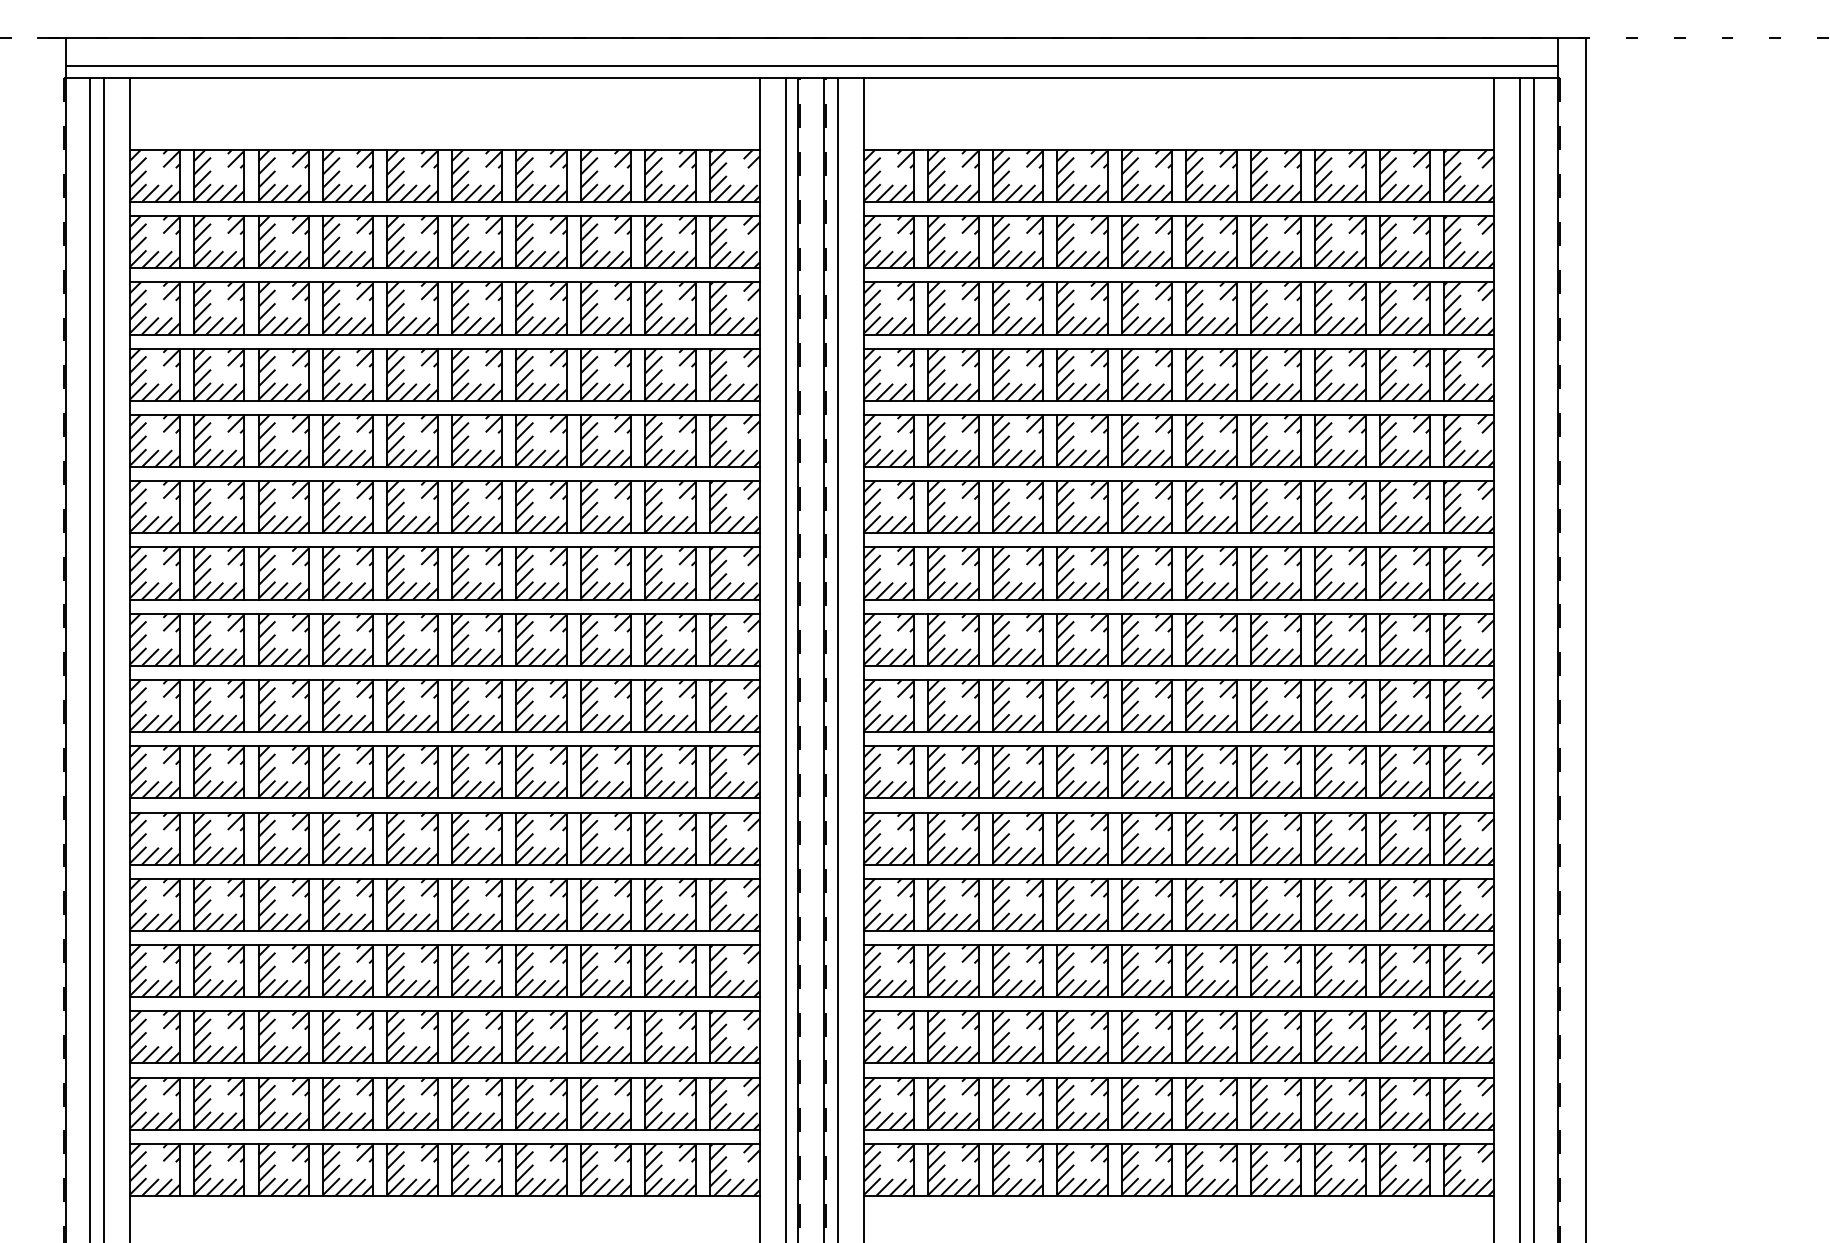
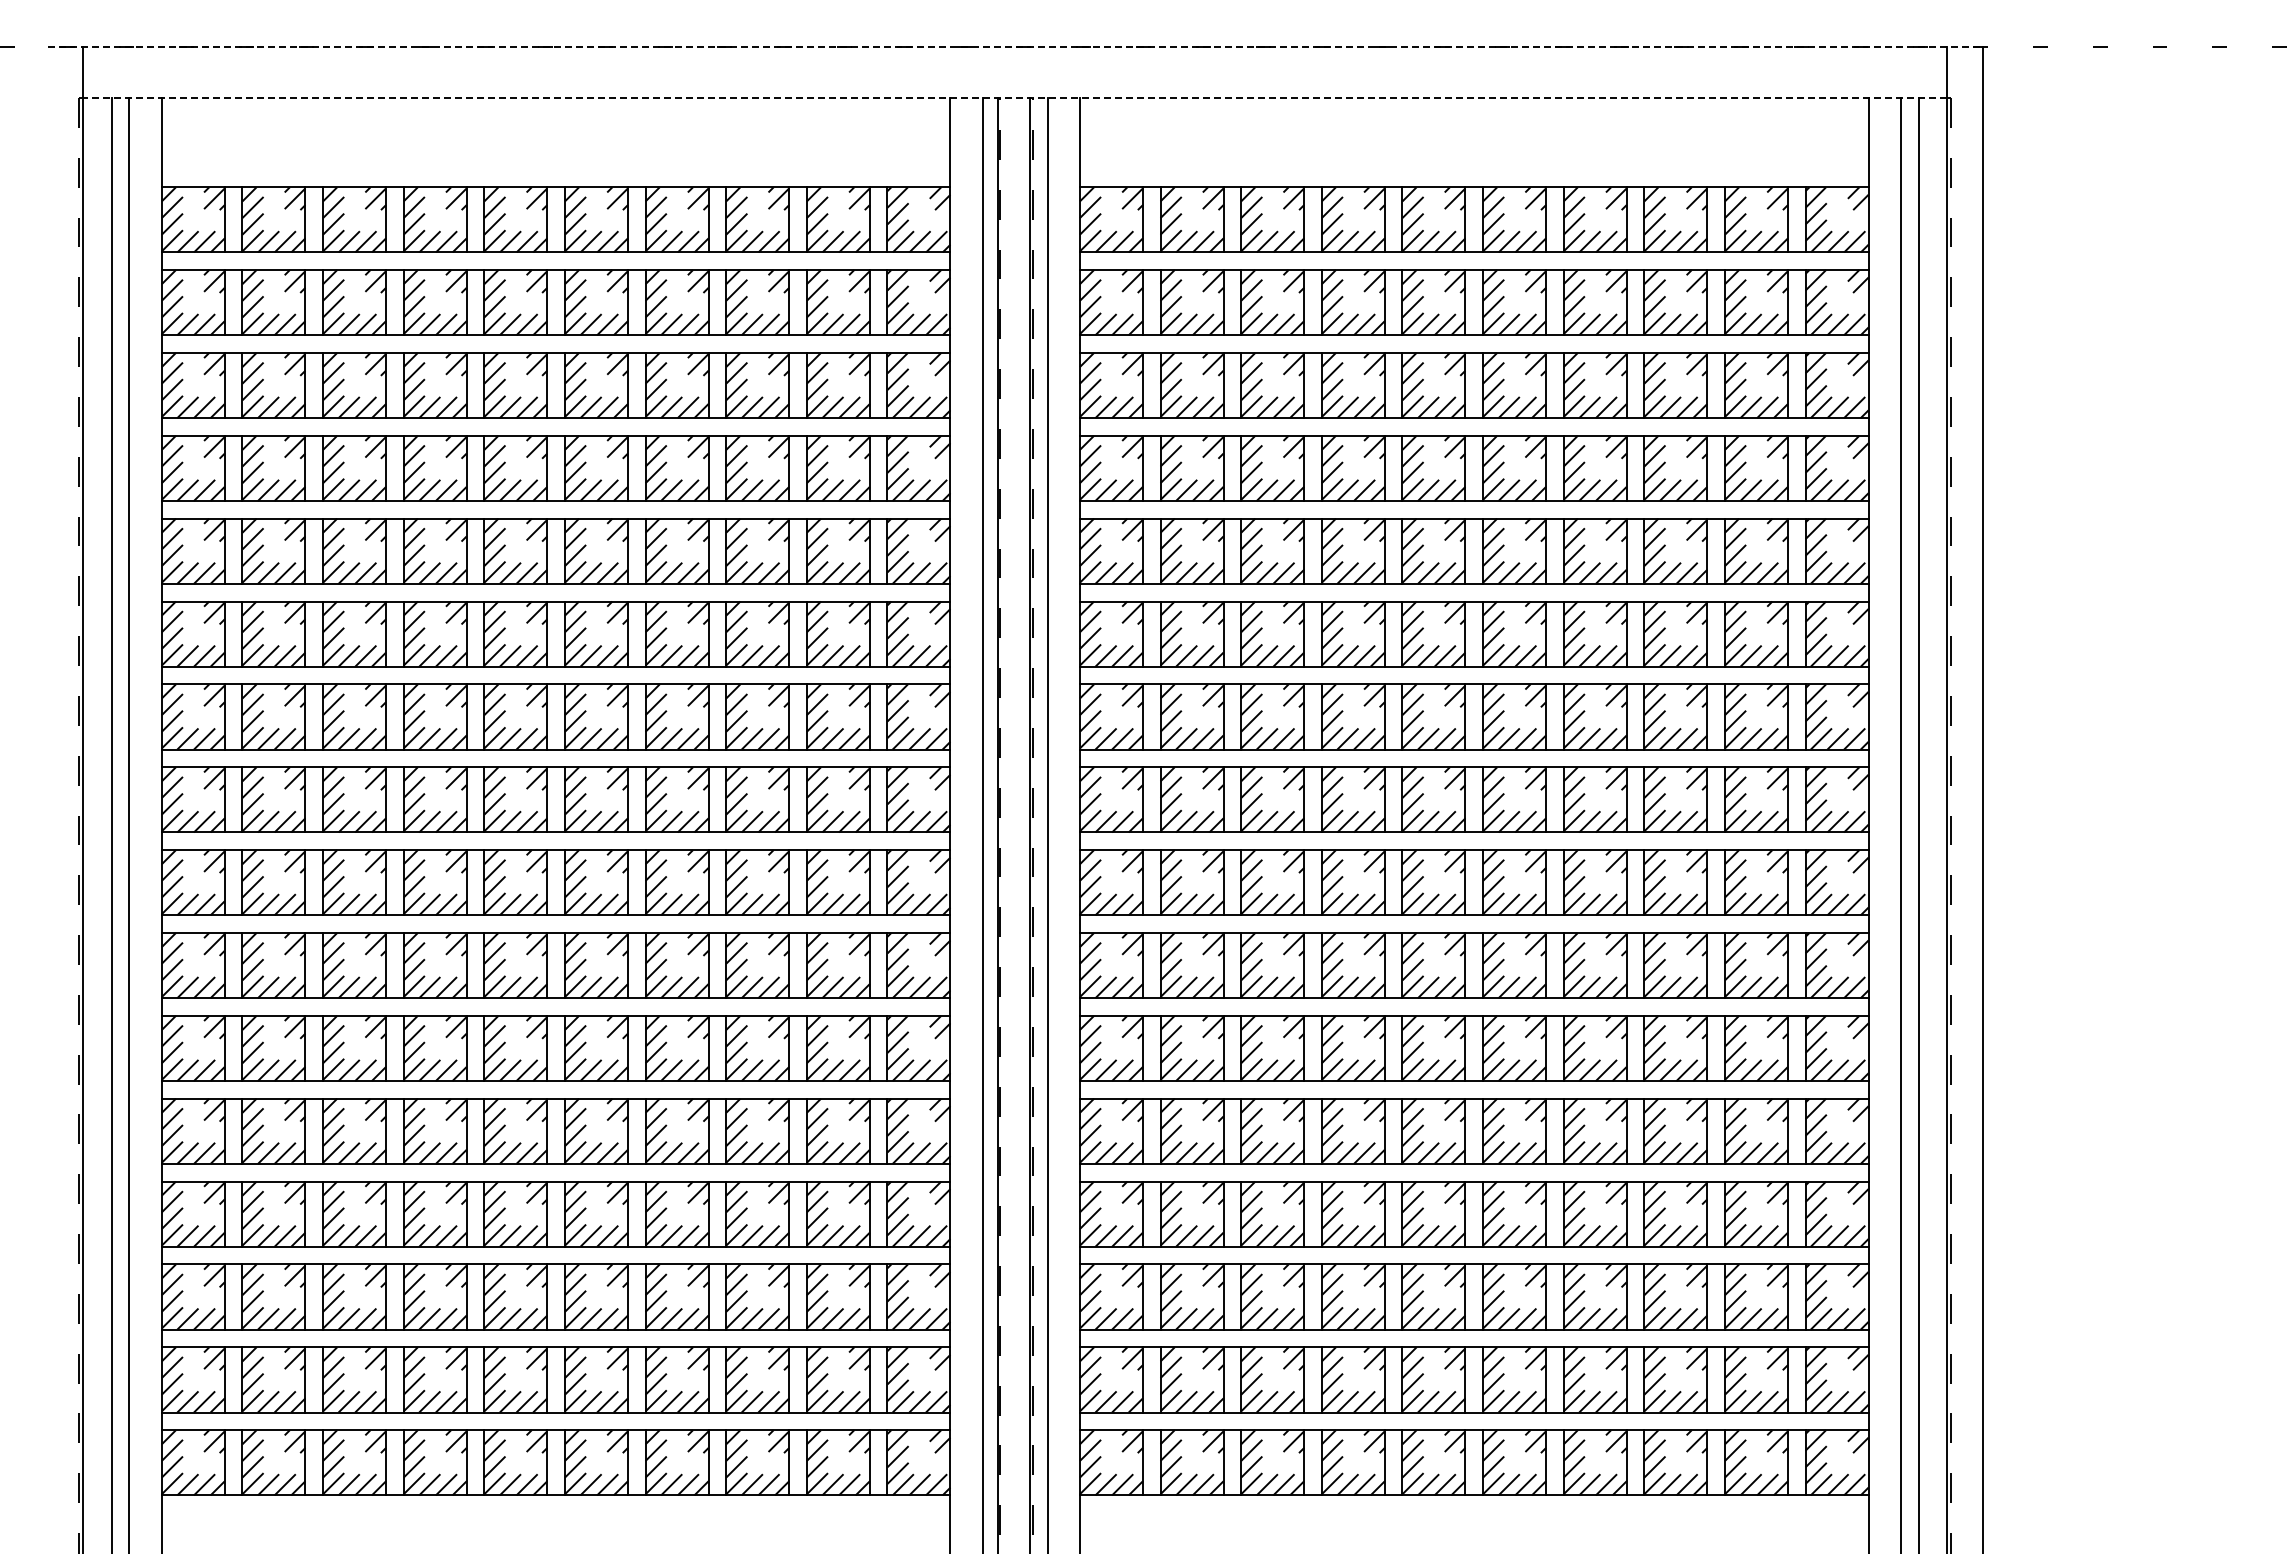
line: (812, 37) -> (1015, 46), solid -> dashed
line: (811, 66) -> (1014, 82), removed
line: (811, 78) -> (1014, 97), solid -> dashed

